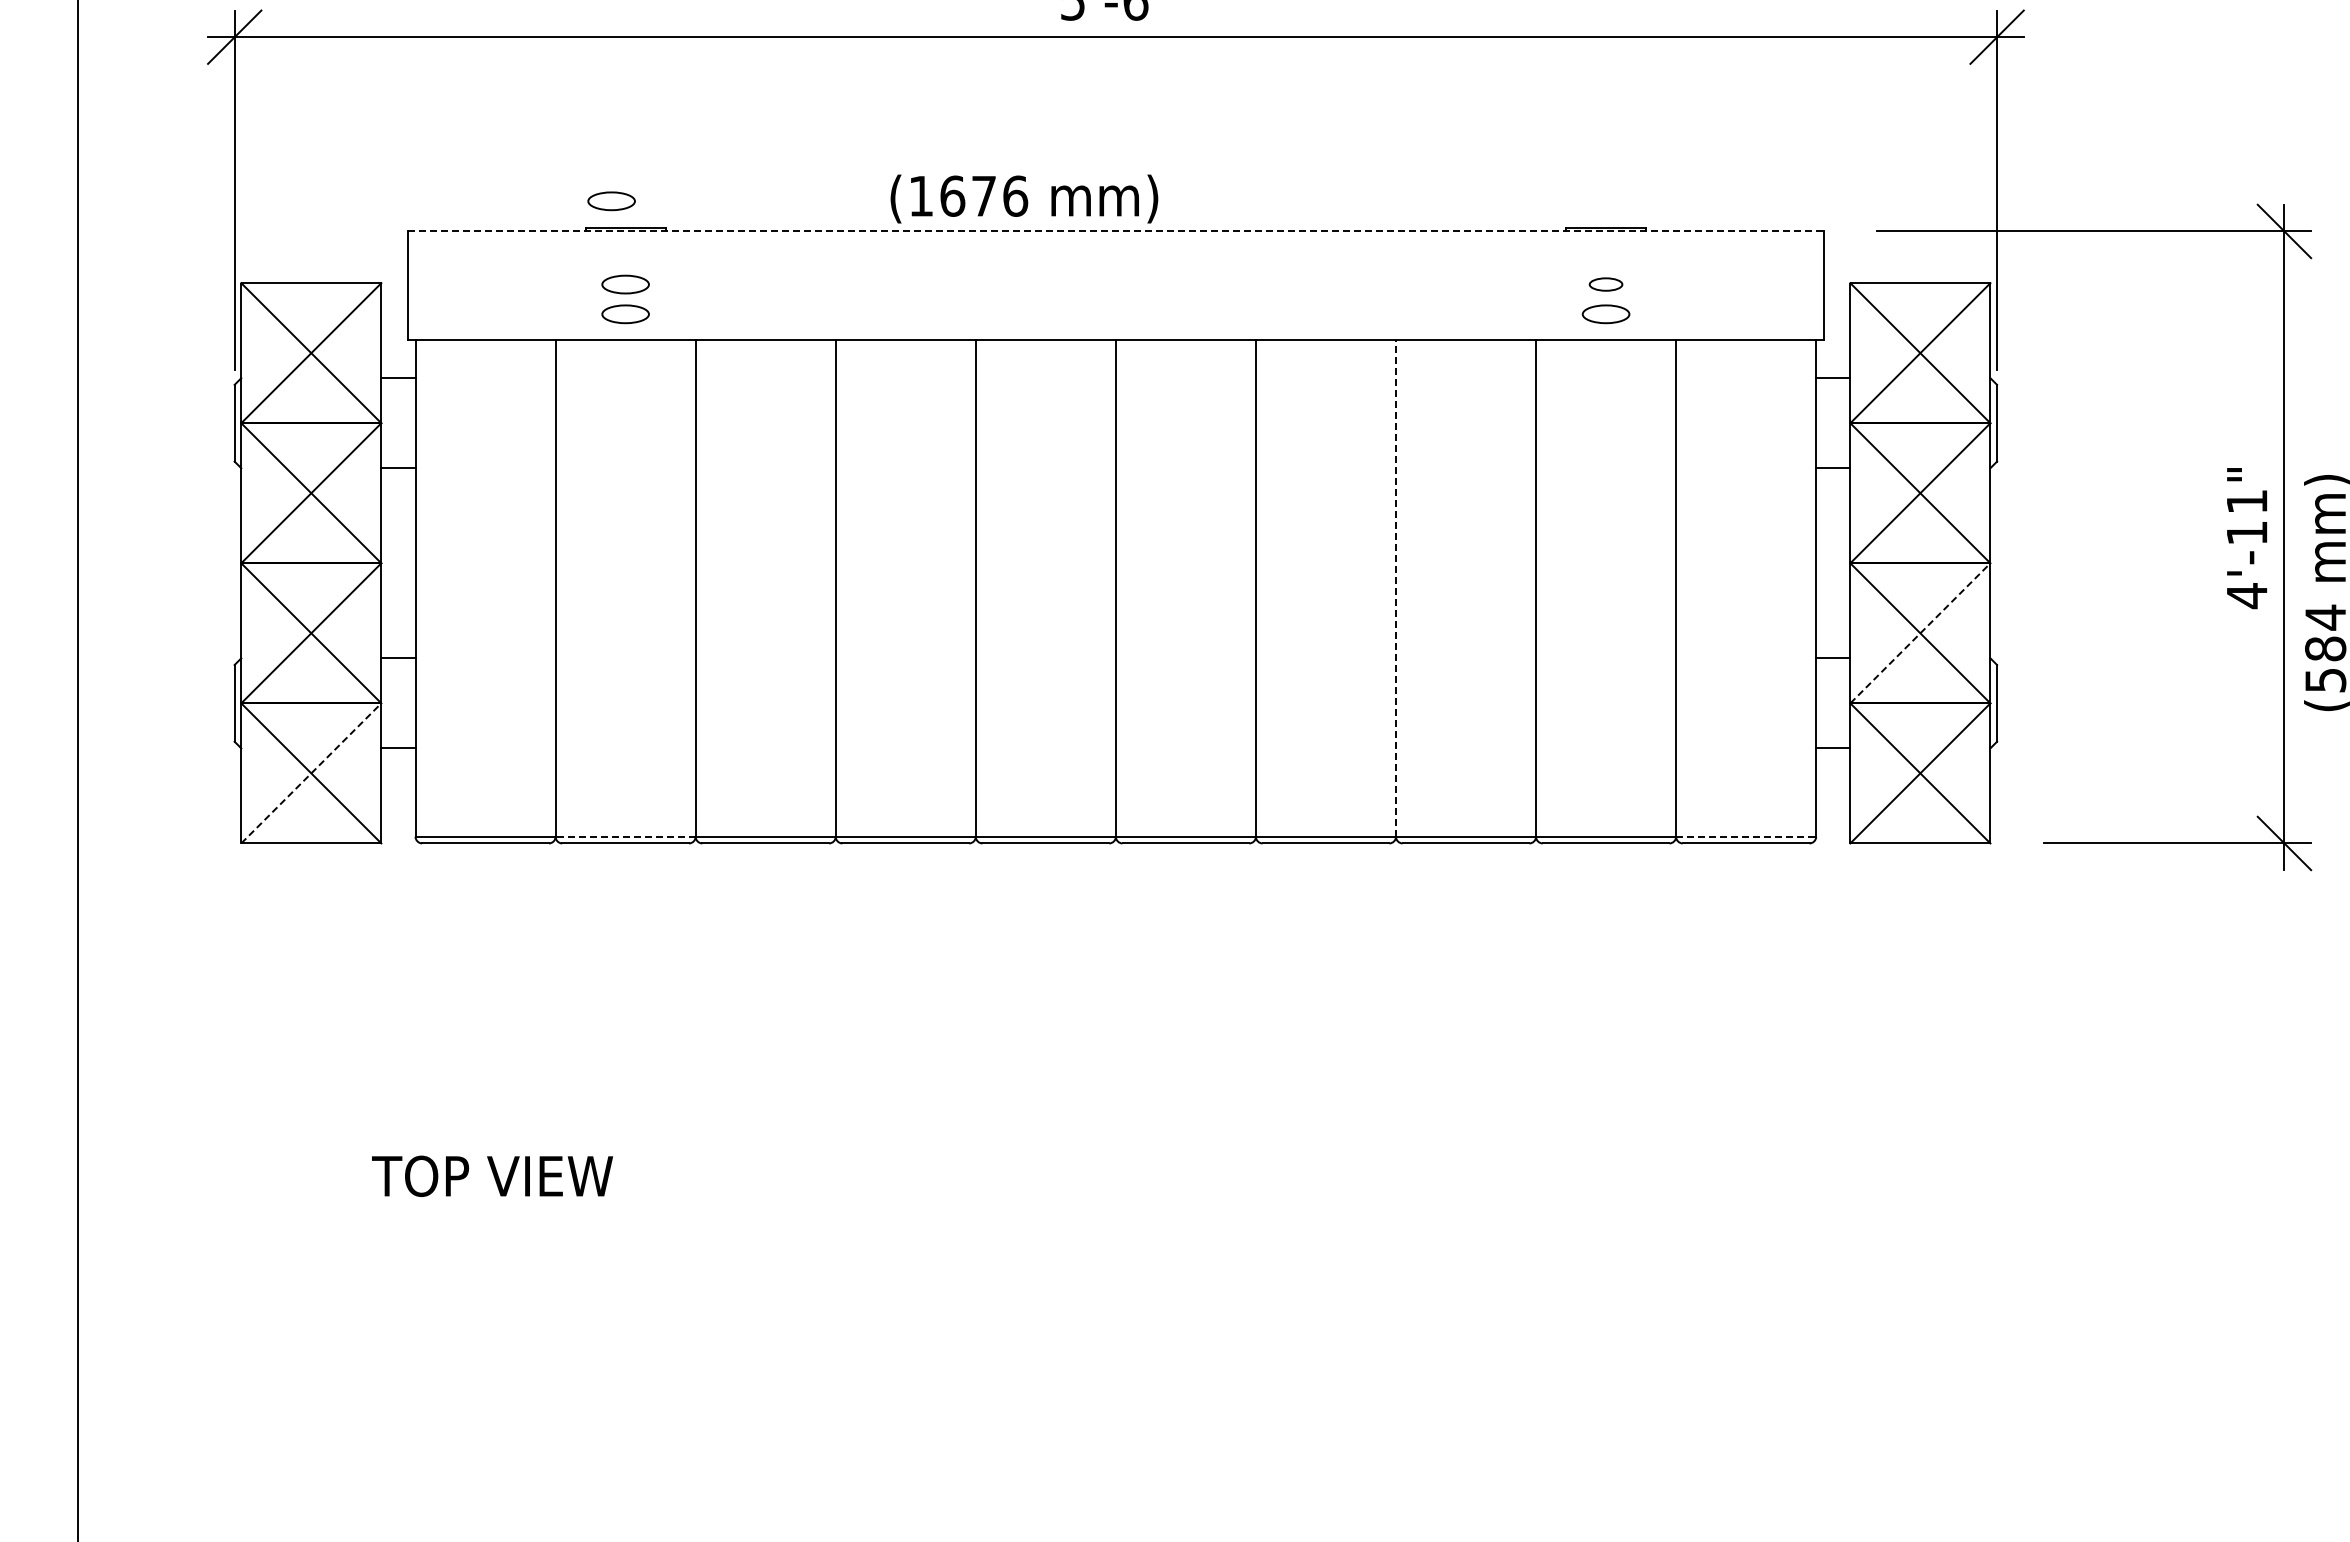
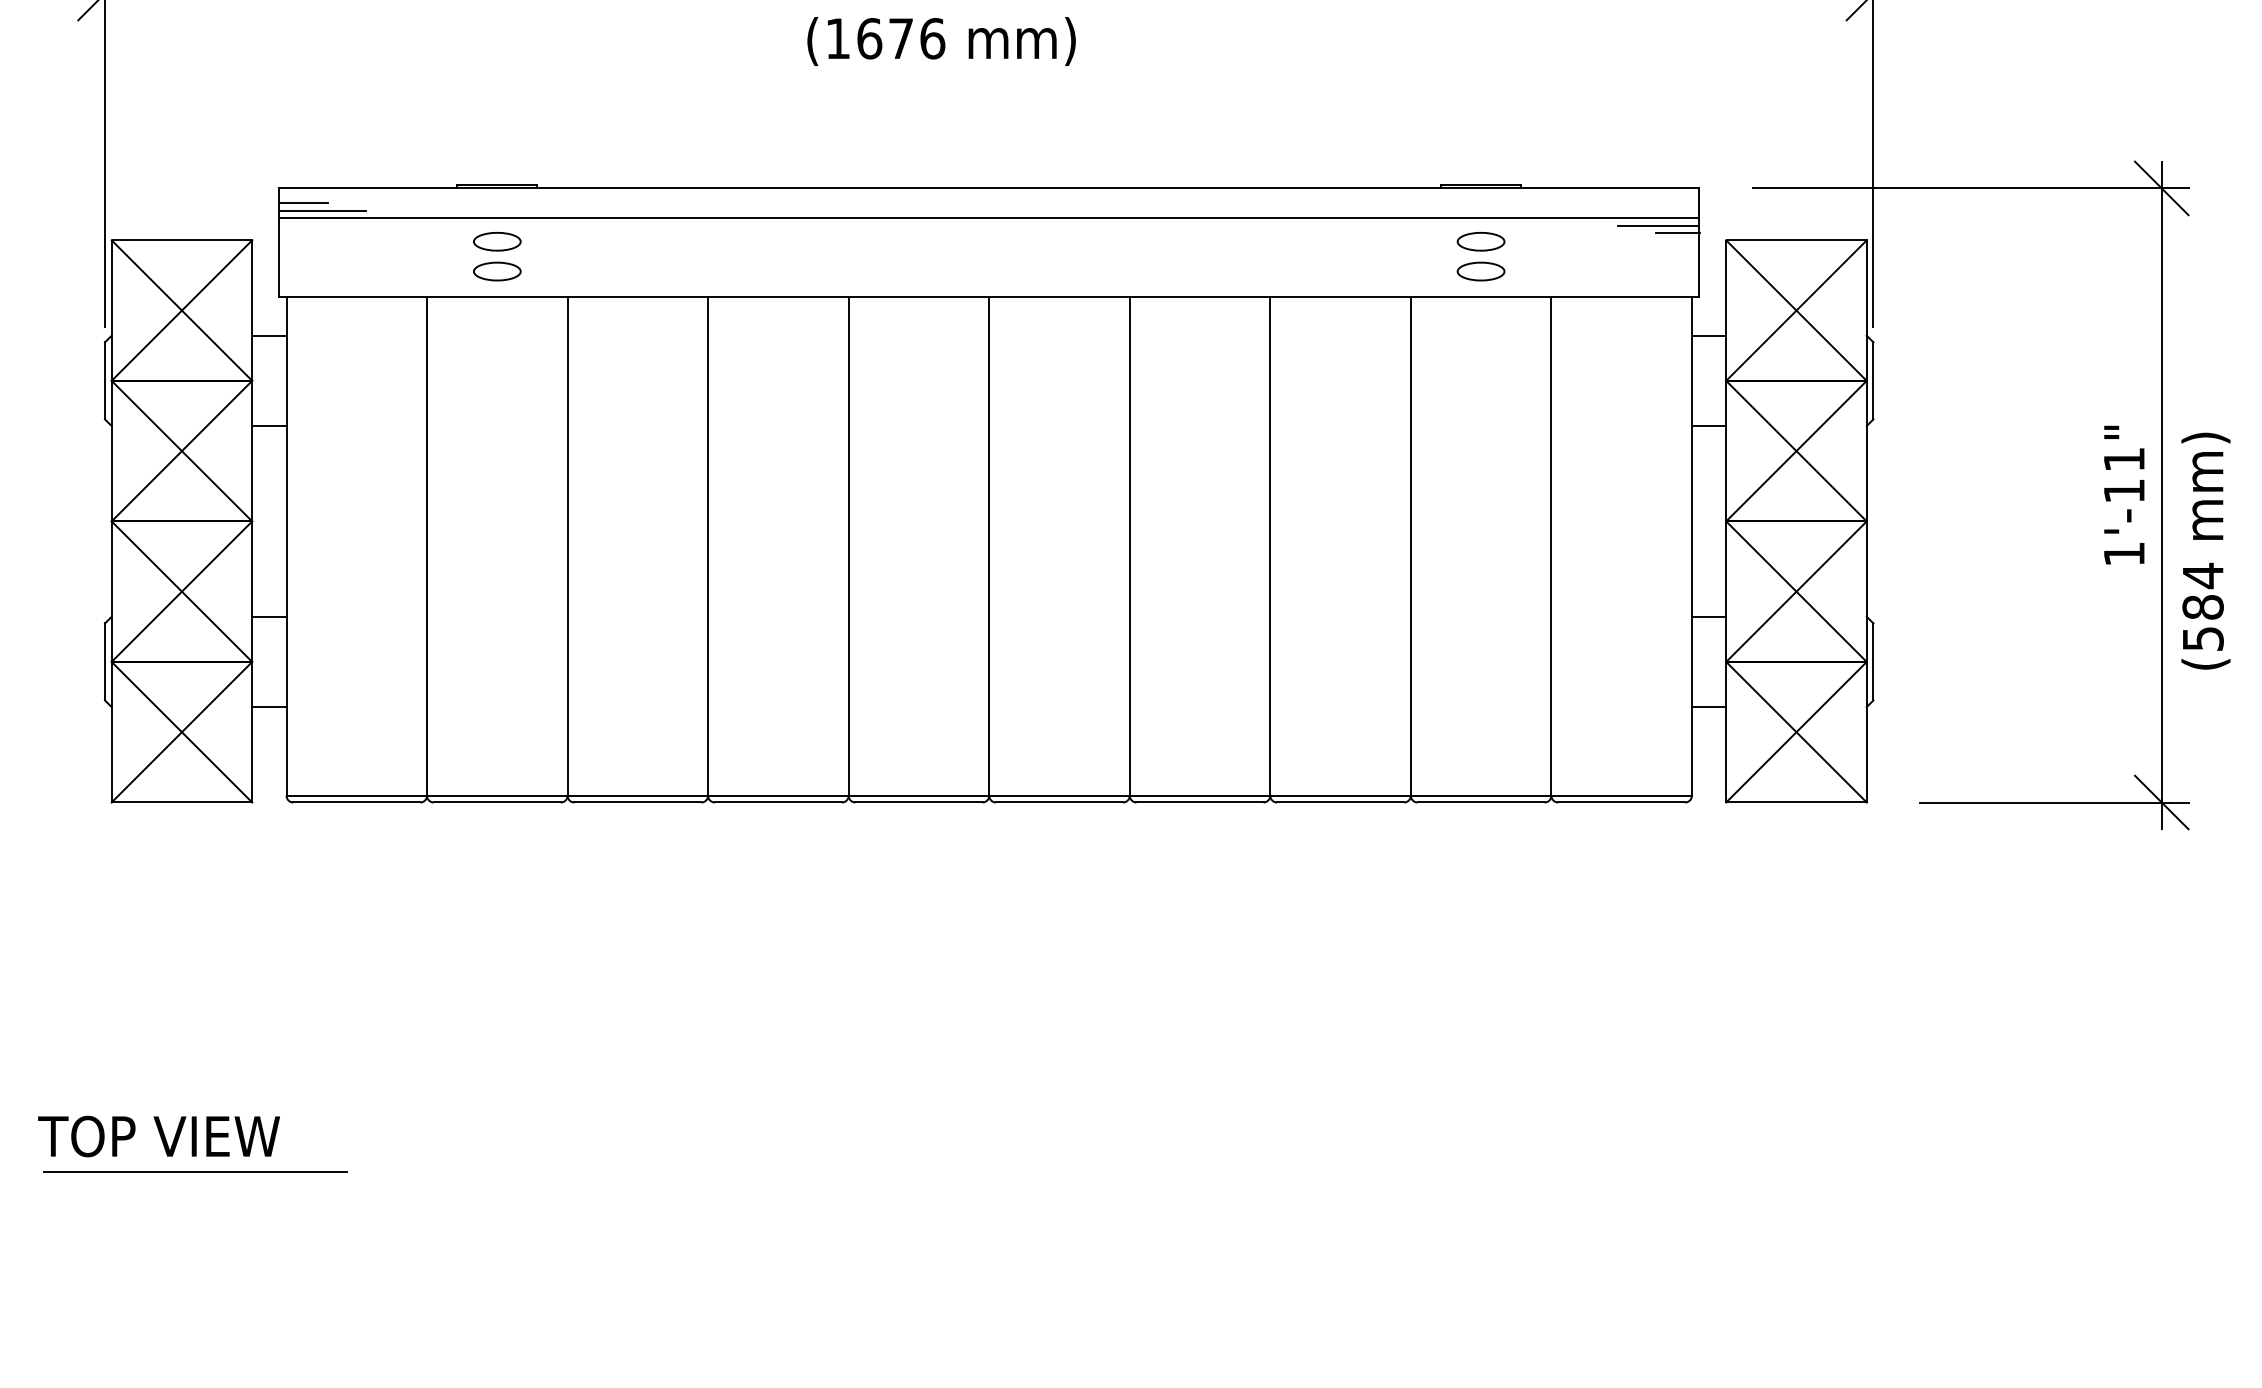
text: (1024, 198) -> (941, 40), moved
part: (611, 201) -> (483, 158), removed
line: (1115, 231) -> (988, 188), dashed -> solid
line: (431, 245) -> (302, 202), added
line: (451, 253) -> (322, 210), added
line: (1115, 261) -> (988, 218), added
line: (1782, 268) -> (1658, 225), added
line: (1801, 275) -> (1677, 232), added
part: (1605, 284) -> (1480, 241), size x1.43
line: (1395, 587) -> (1269, 545), dashed -> solid
text: (2247, 596) -> (2124, 554), 4'-11" -> 1'-11"
line: (1920, 632) -> (1796, 590), dashed -> solid
line: (311, 773) -> (182, 732), dashed -> solid
line: (625, 836) -> (497, 795), dashed -> solid
line: (1746, 836) -> (1622, 795), dashed -> solid
text: (492, 1175) -> (159, 1135), moved
line: (324, 1211) -> (195, 1171), added

